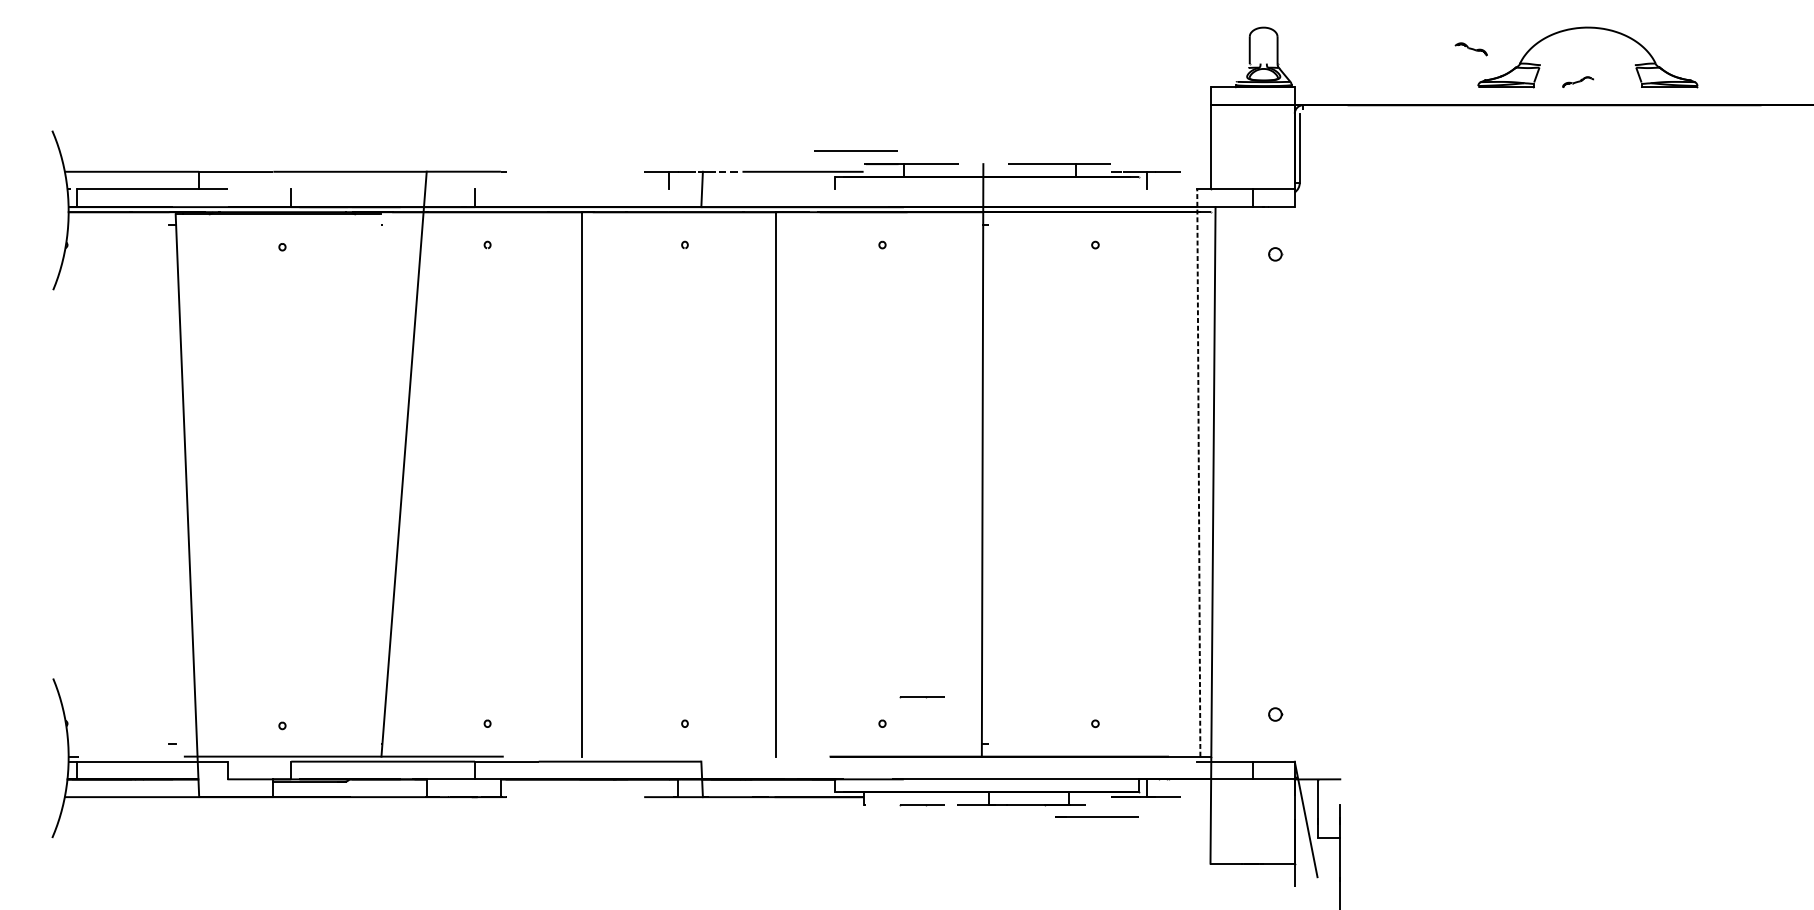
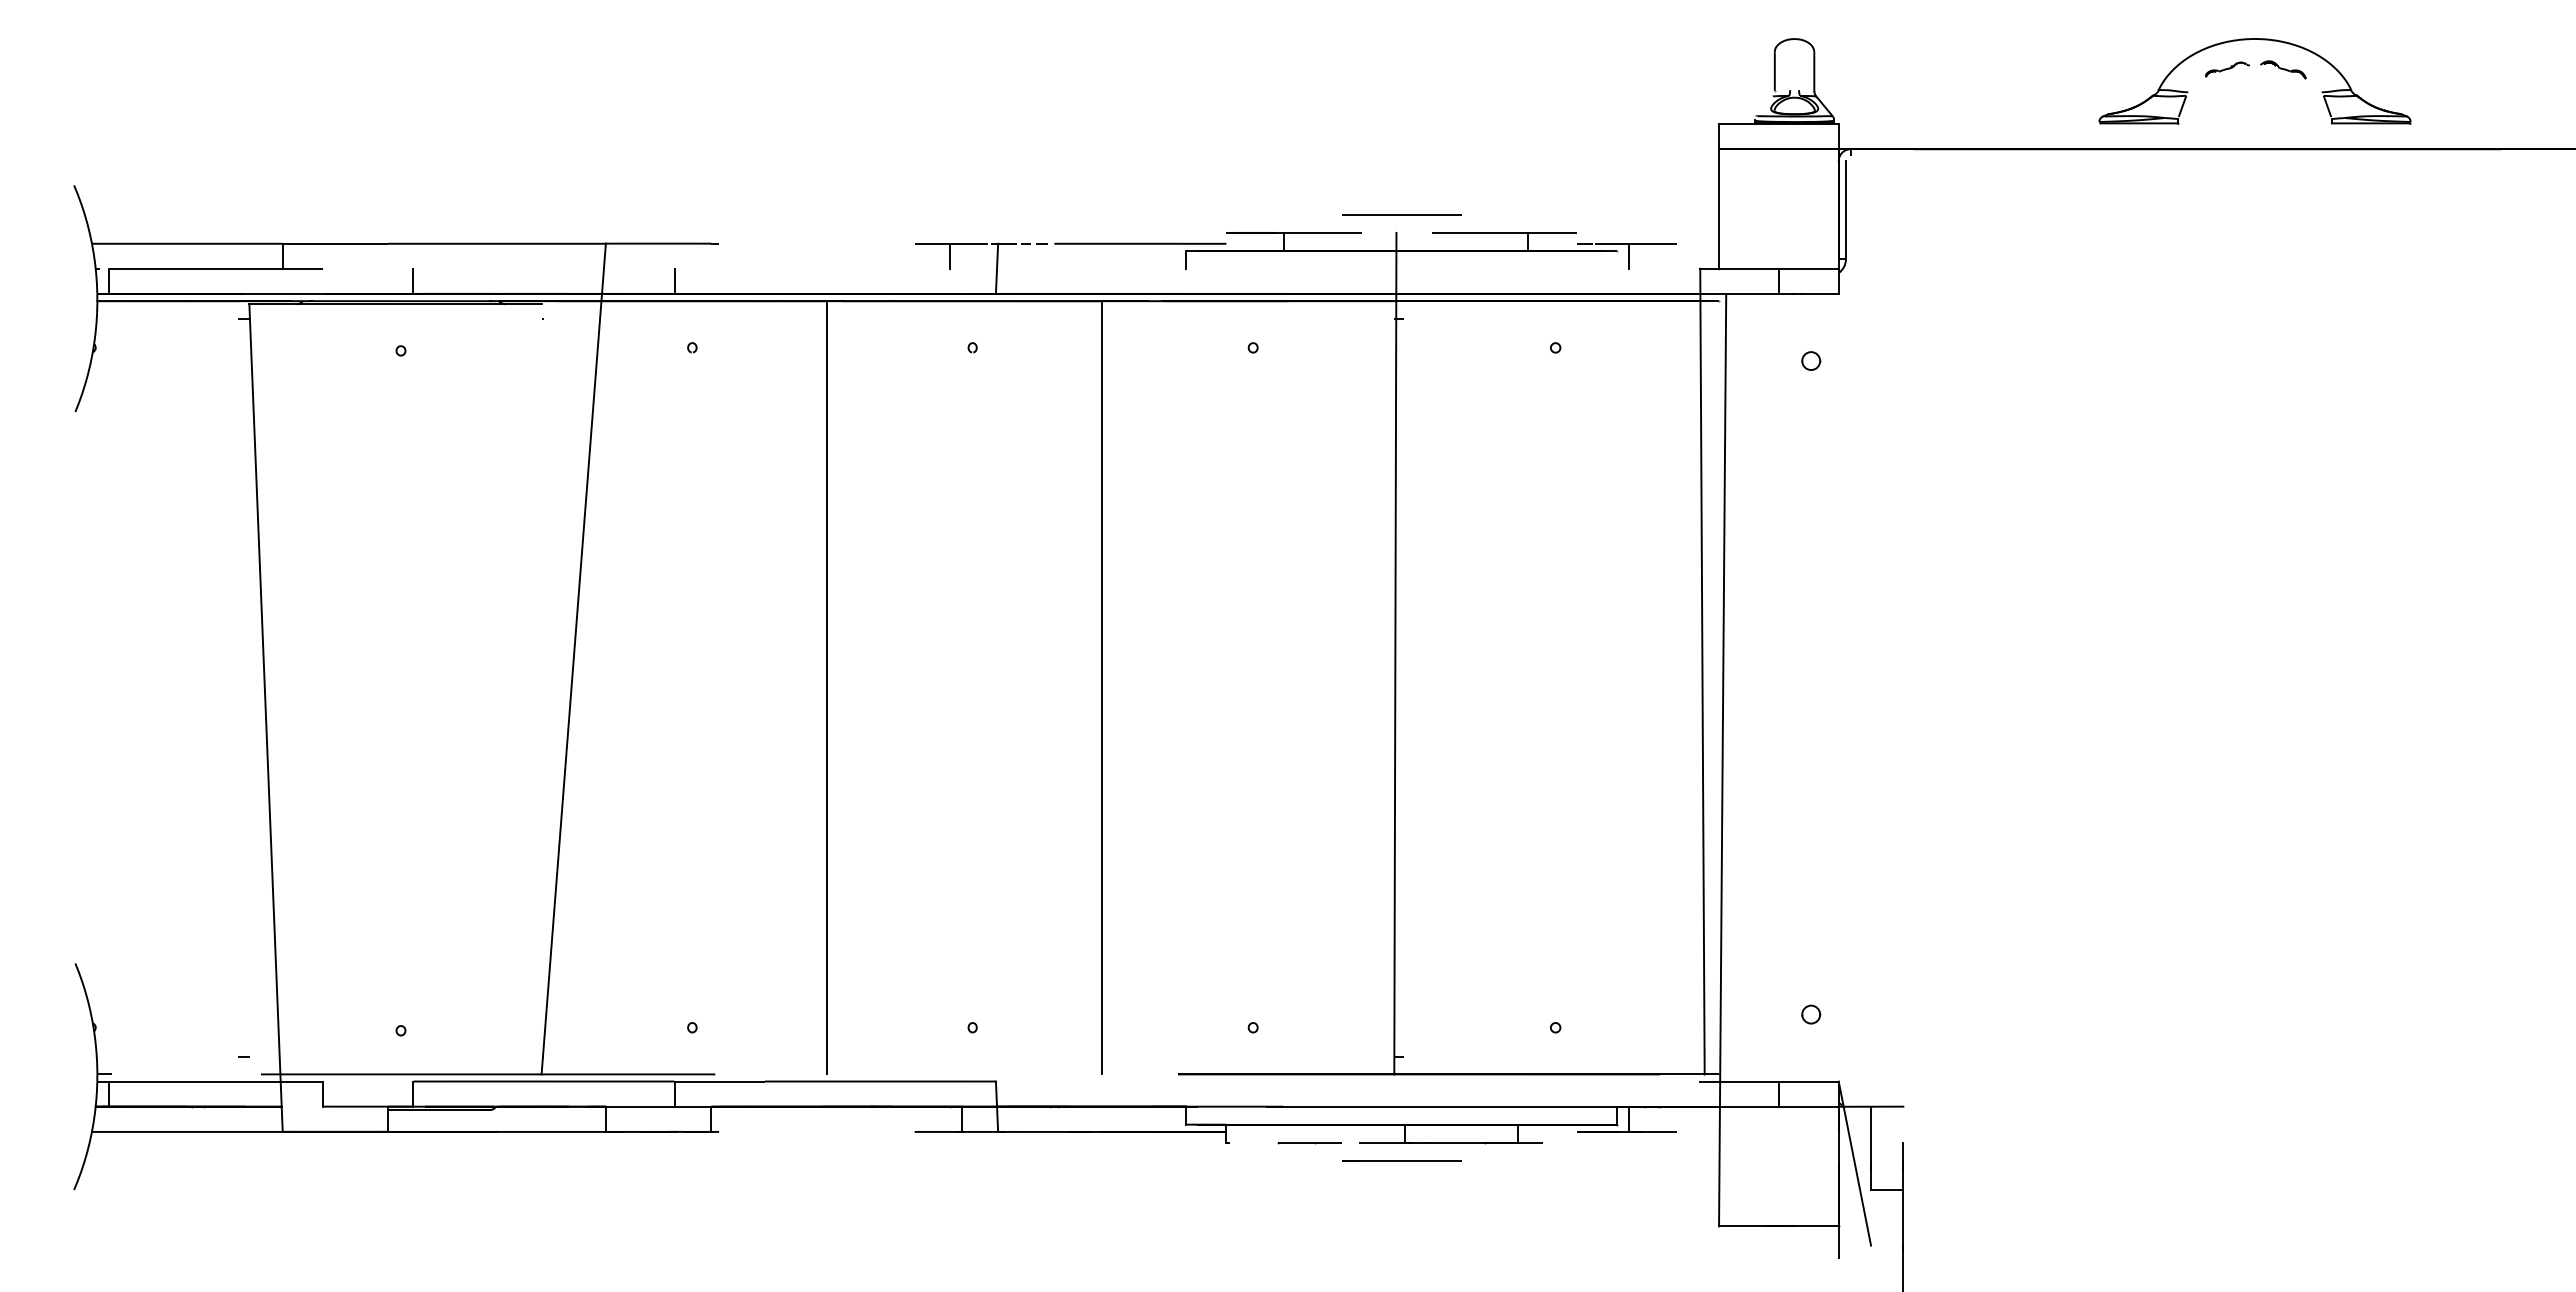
part: (1471, 49) -> (2283, 69), moved
part: (1578, 82) -> (2227, 69), moved
line: (855, 151) -> (1401, 214), moved
line: (1198, 472) -> (1702, 671), dashed -> solid
line: (922, 697) -> (1309, 990), removed
line: (1096, 817) -> (1401, 1160), moved

